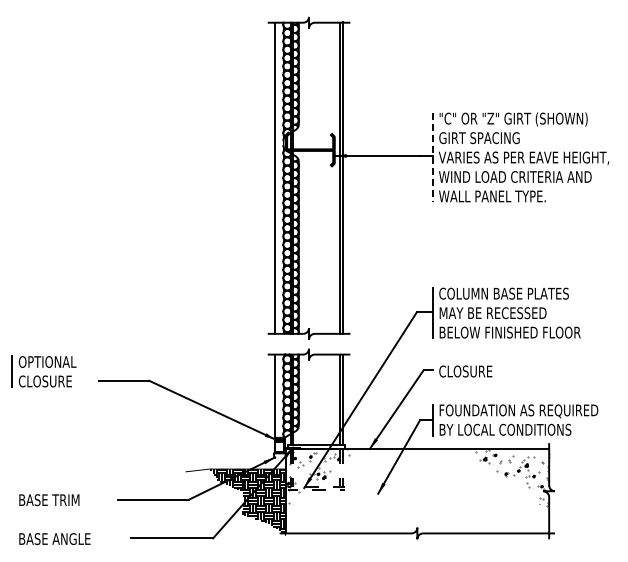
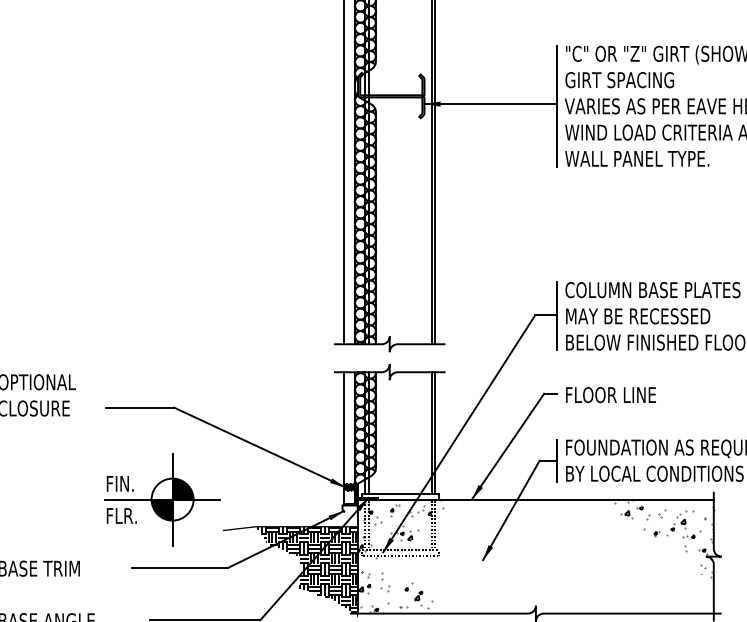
line: (432, 157) -> (556, 106), dashed -> solid
text: (472, 371) -> (610, 395), CLOSURE -> FLOOR LINE
part: (140, 448) -> (162, 498), added
hatch: (313, 517) -> (395, 592), added

